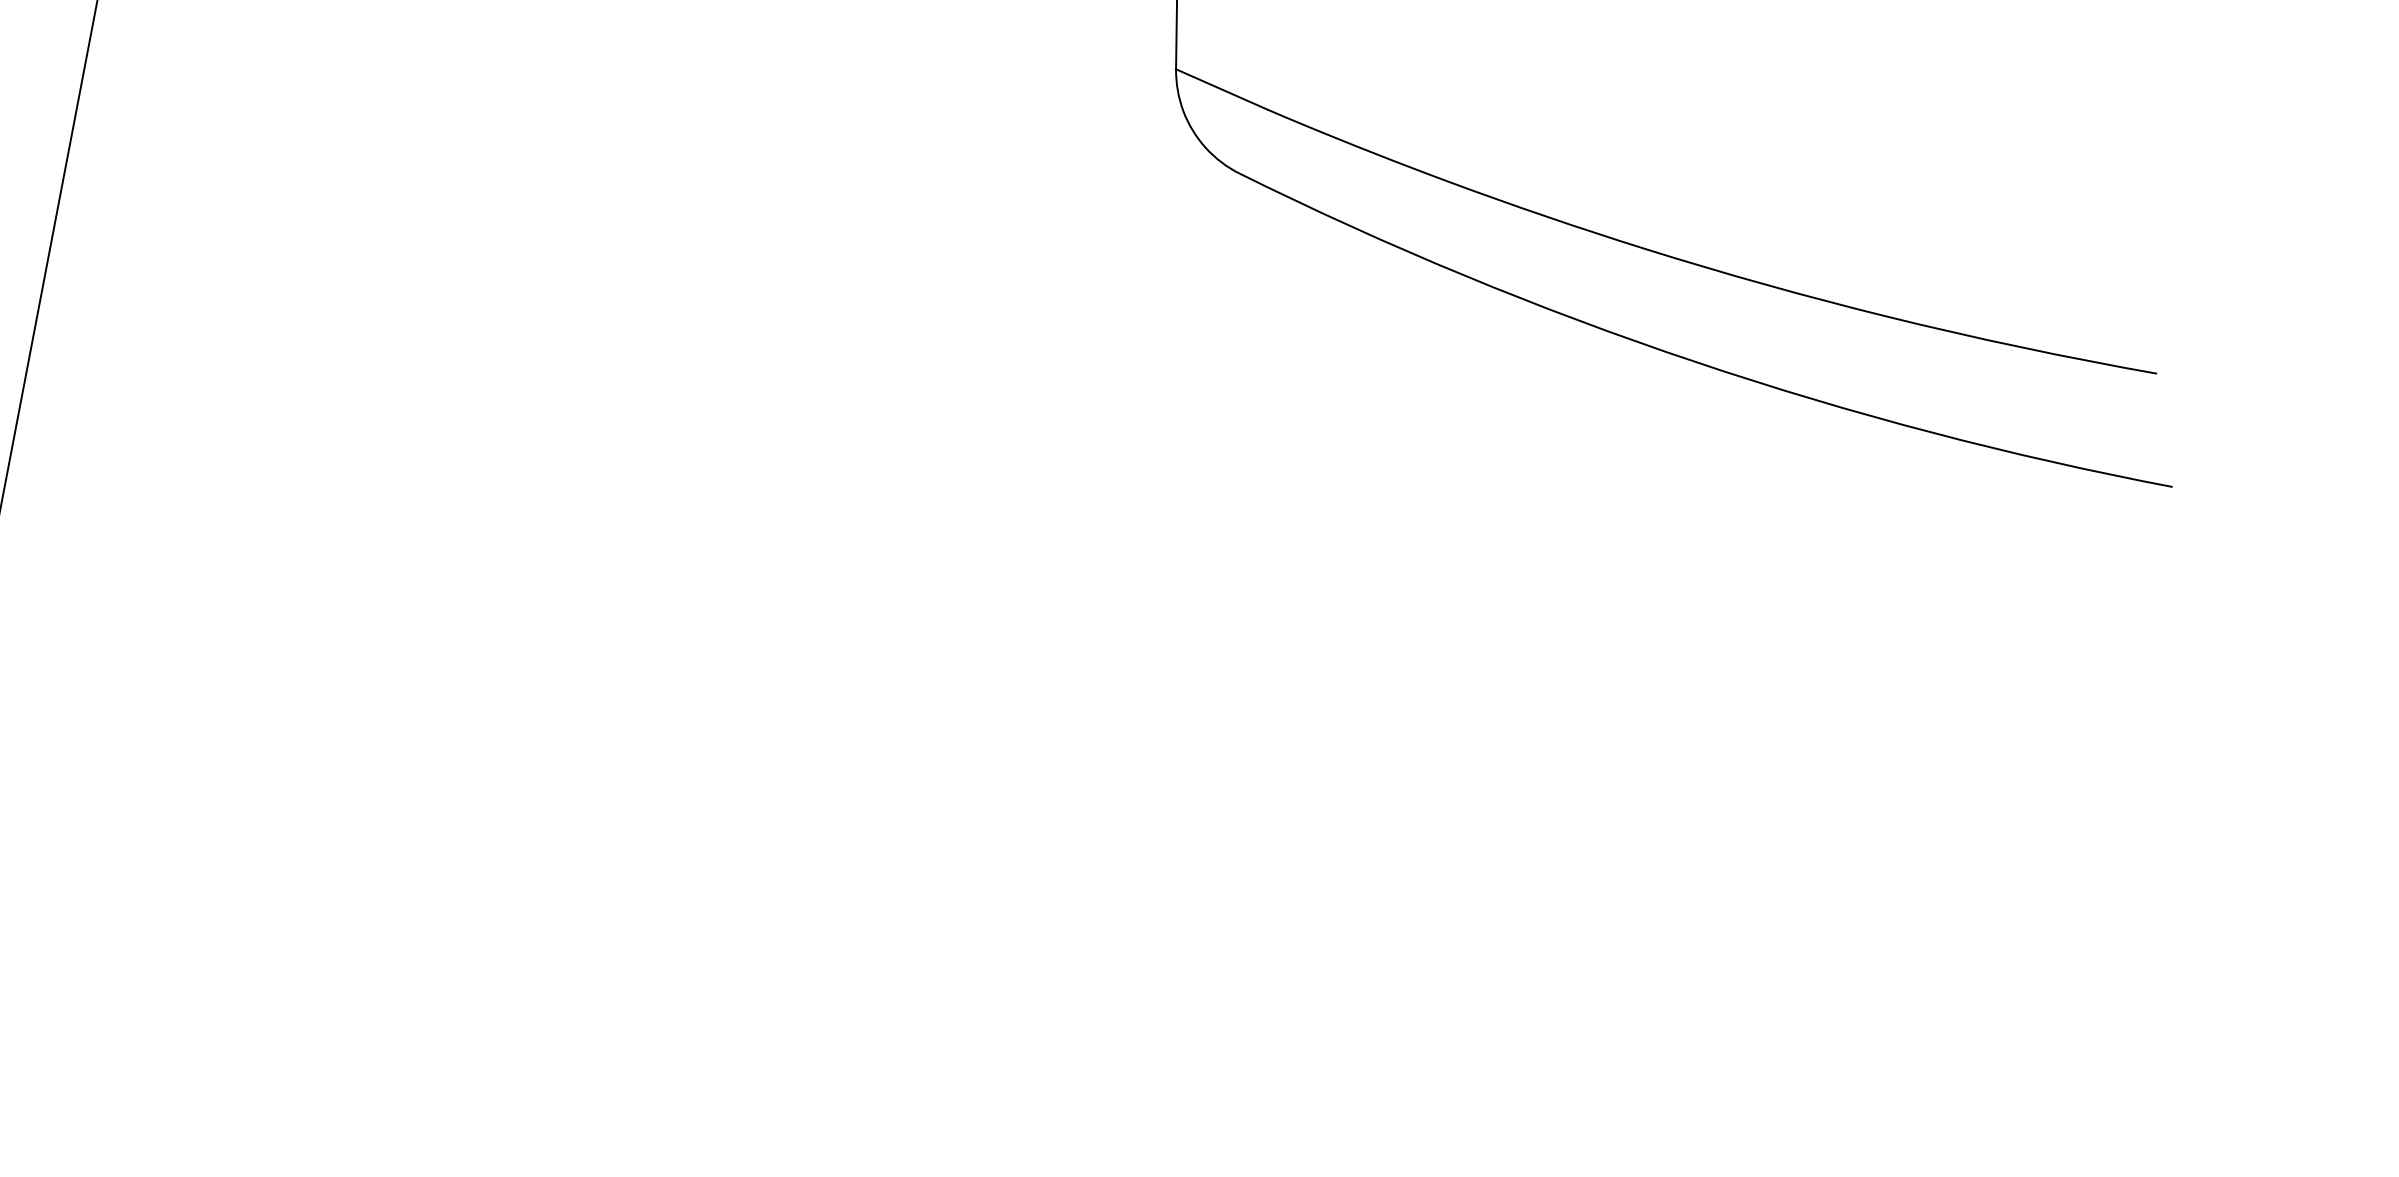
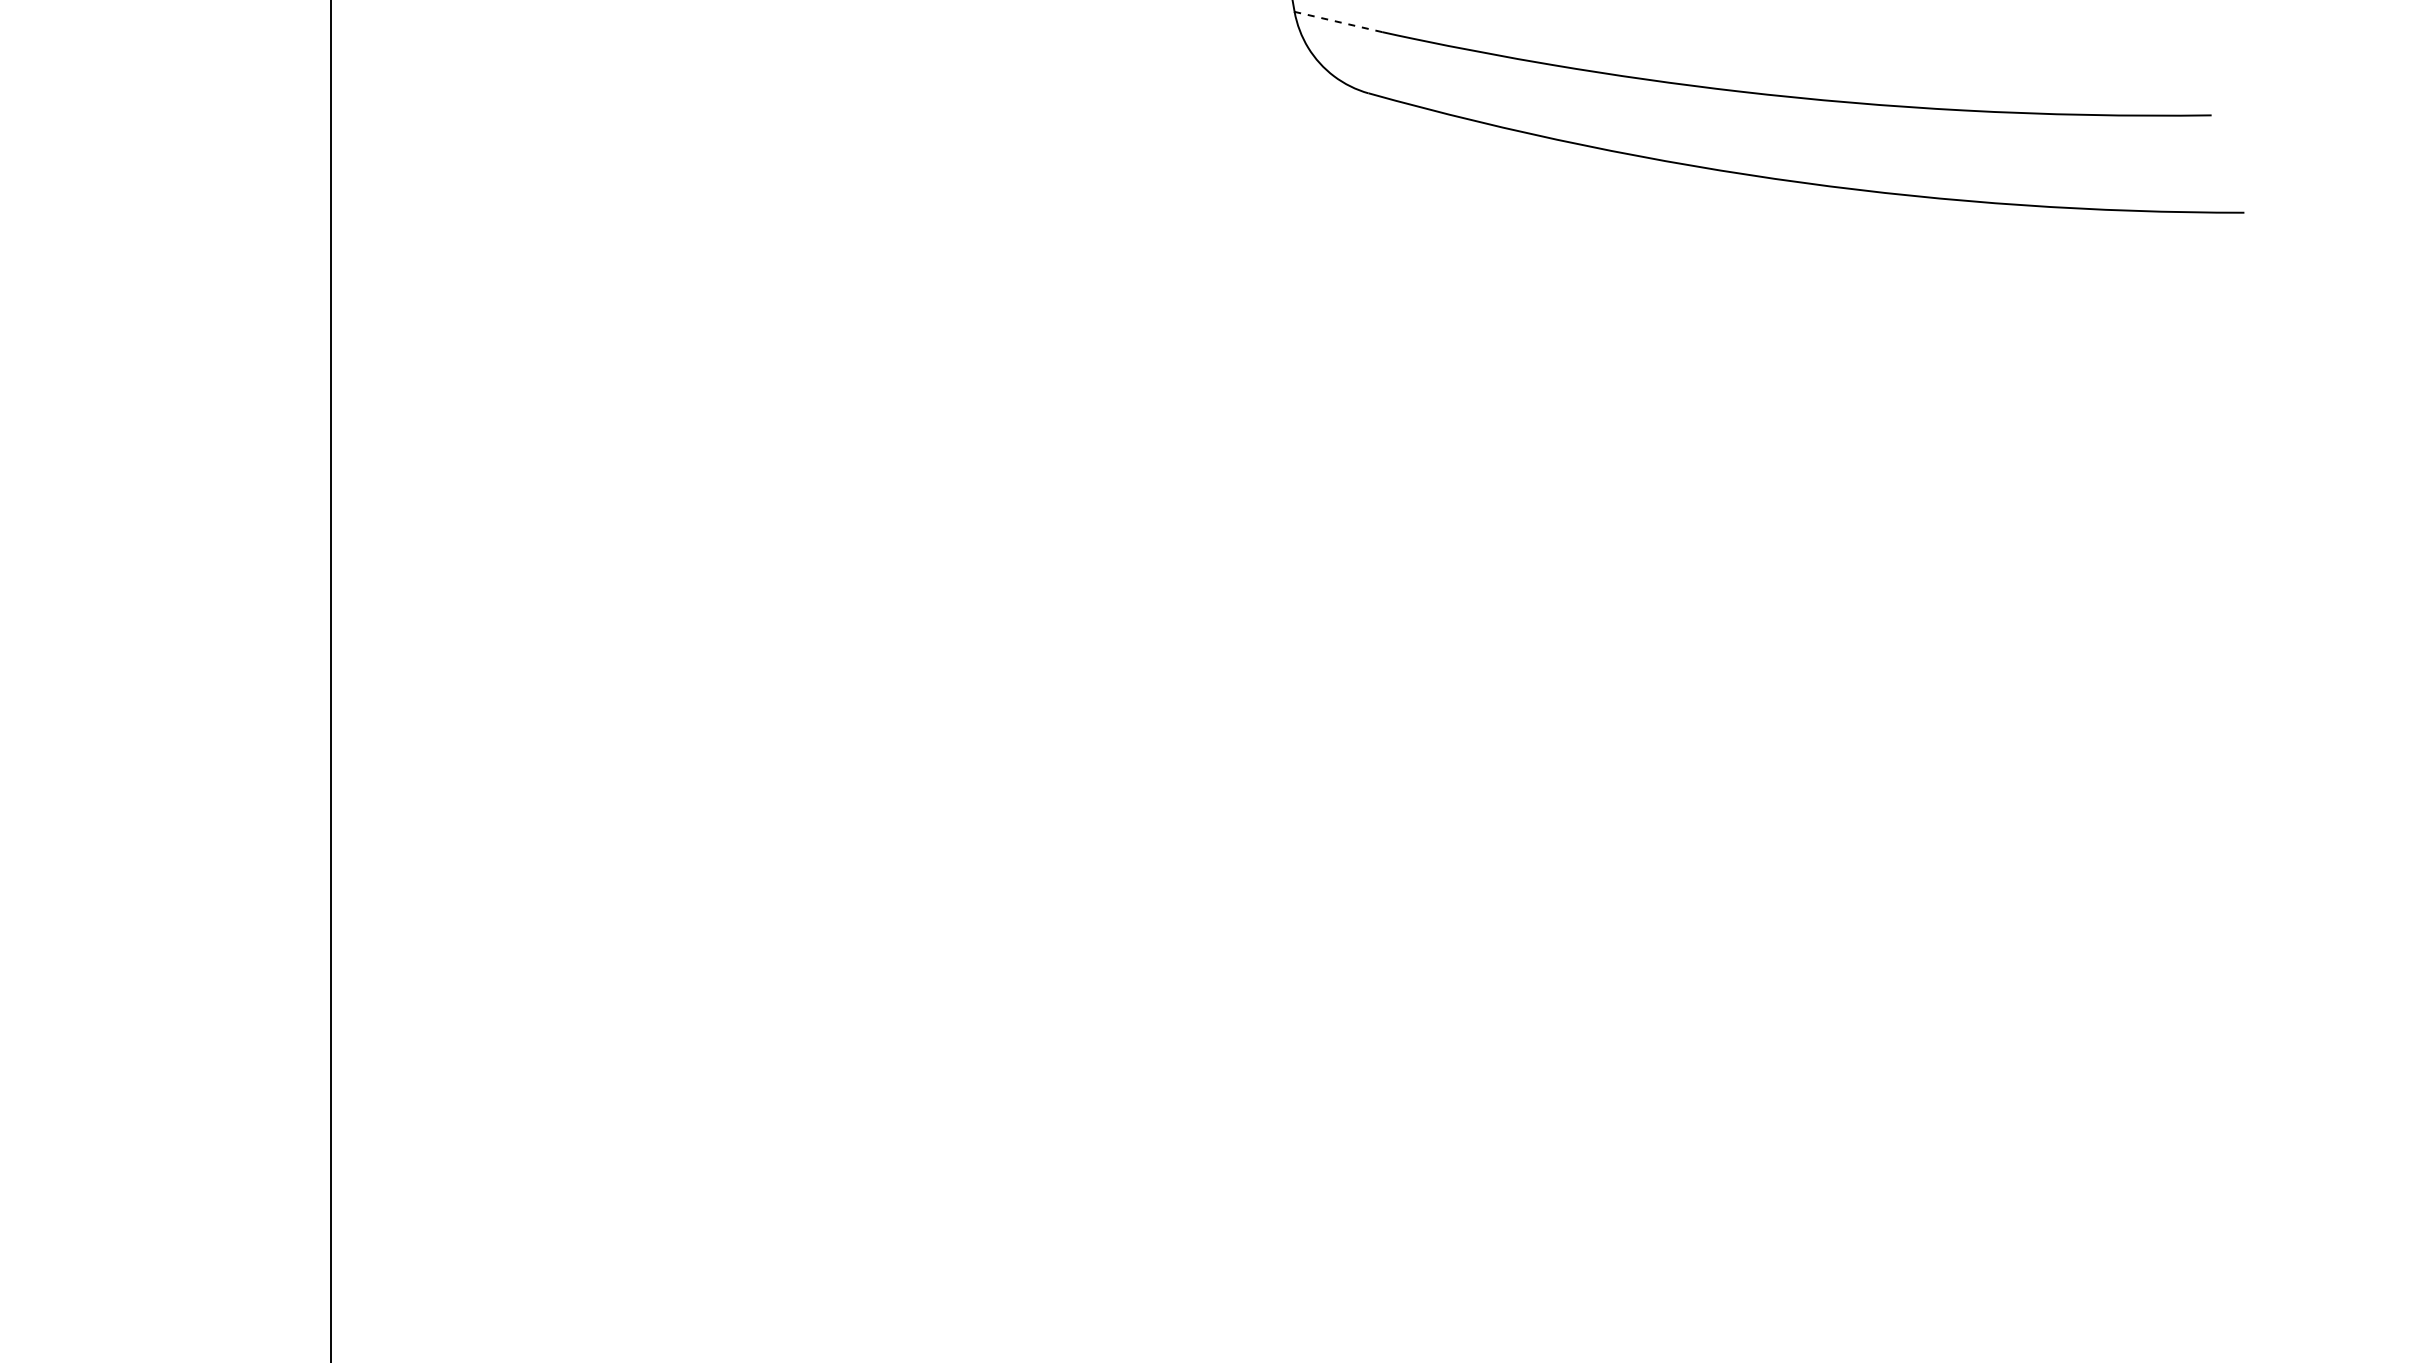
line: (1221, 90) -> (1338, 22), solid -> dashed

